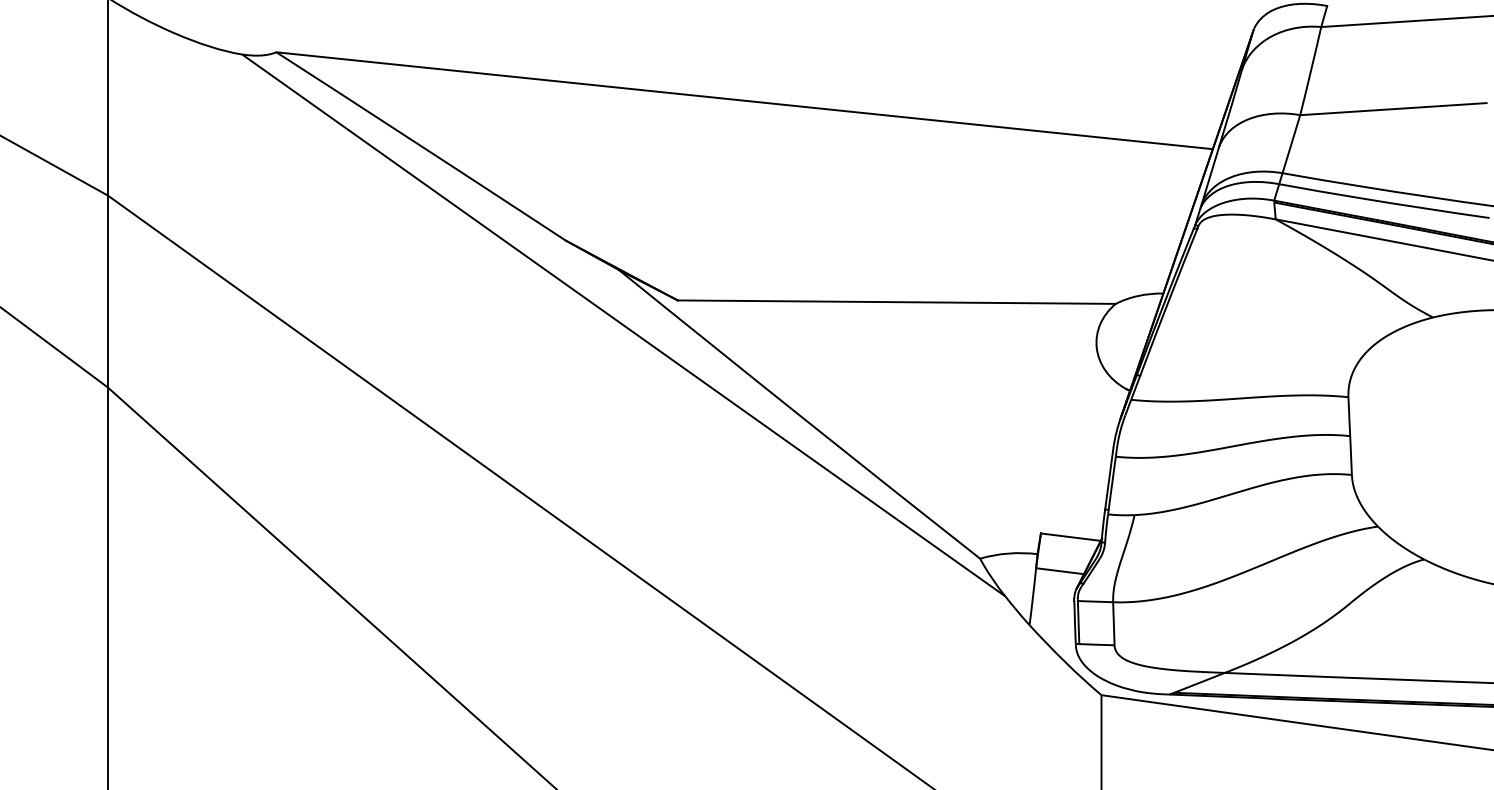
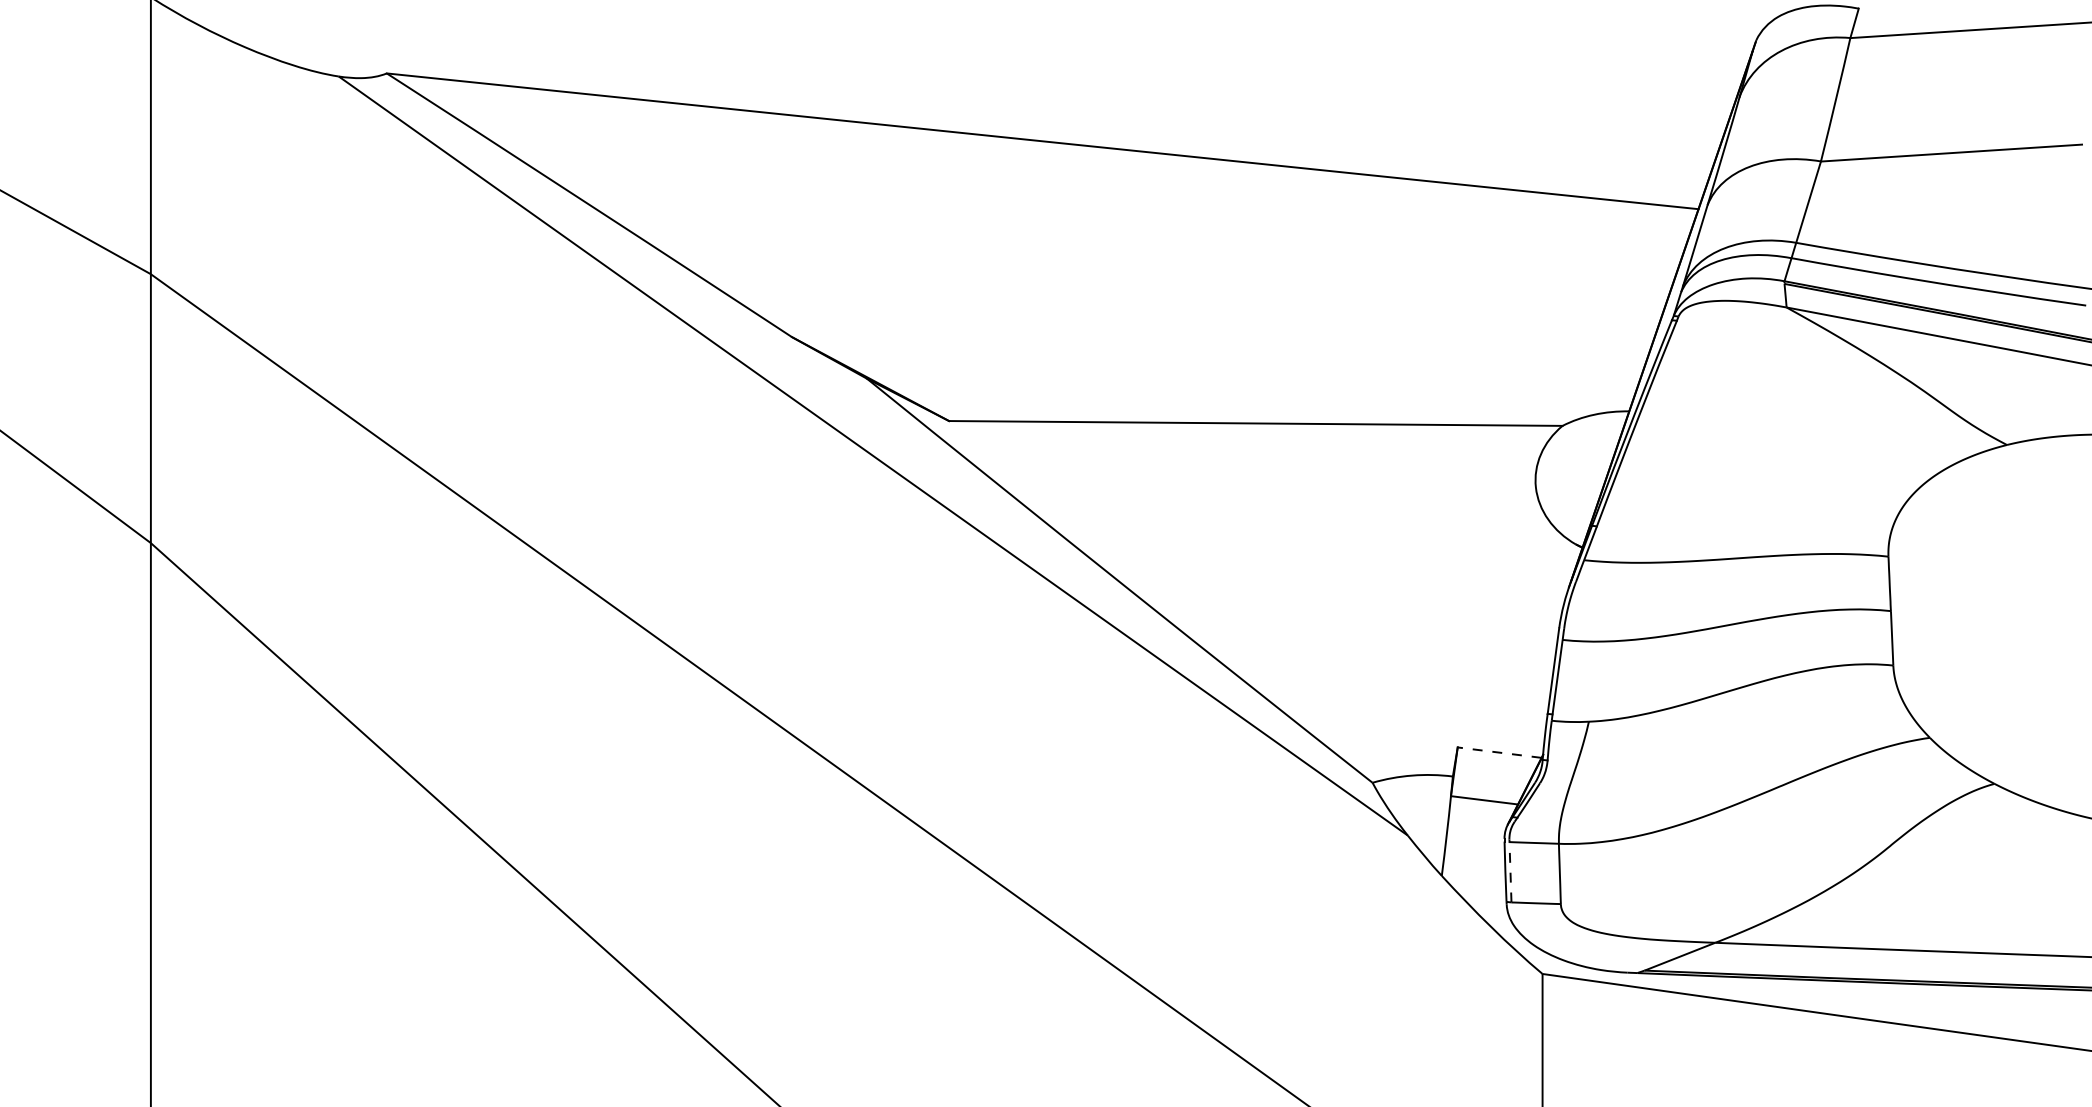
line: (1070, 537) -> (1499, 752), solid -> dashed
line: (1078, 622) -> (1510, 871), solid -> dashed

